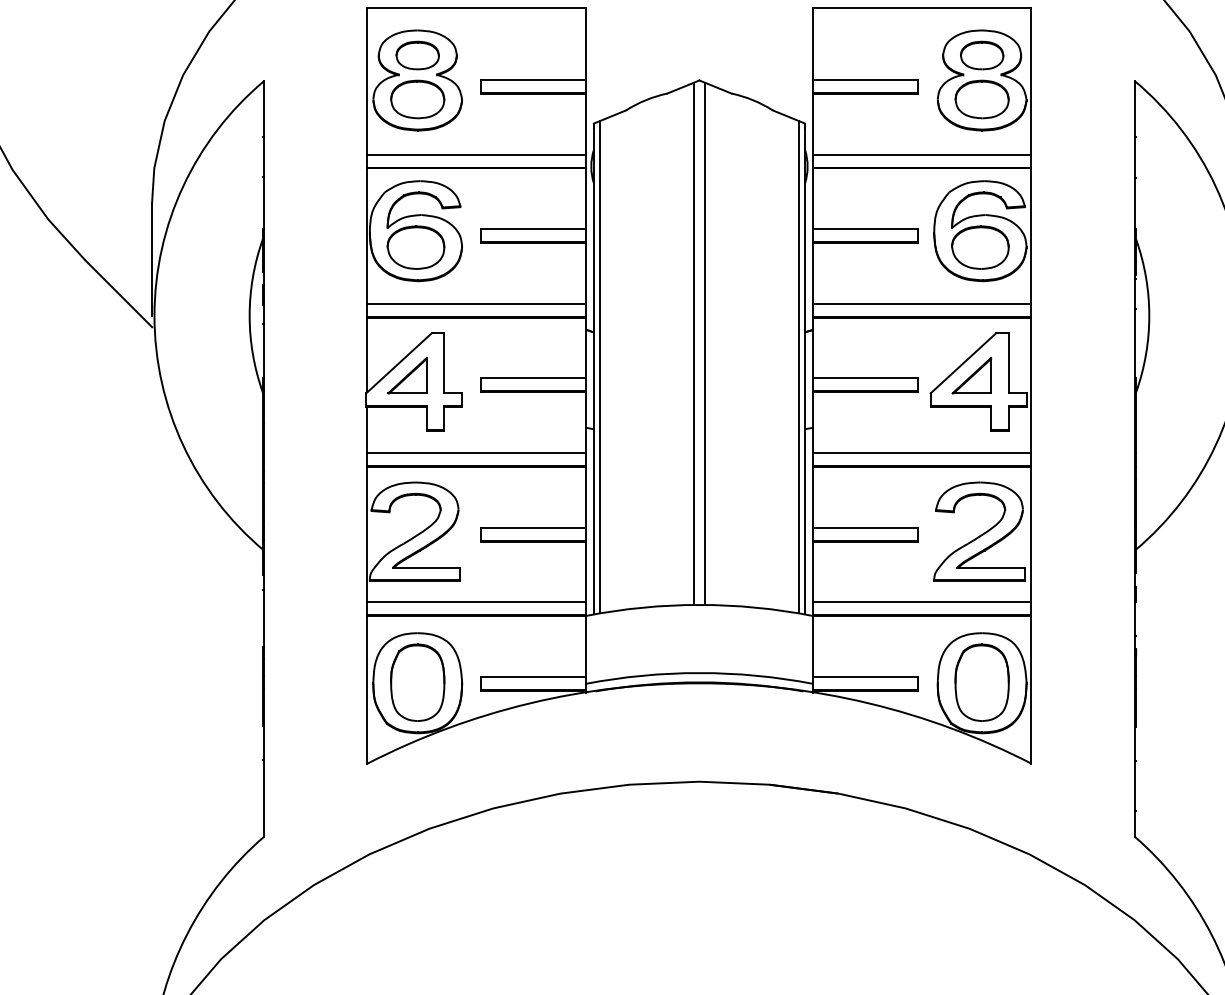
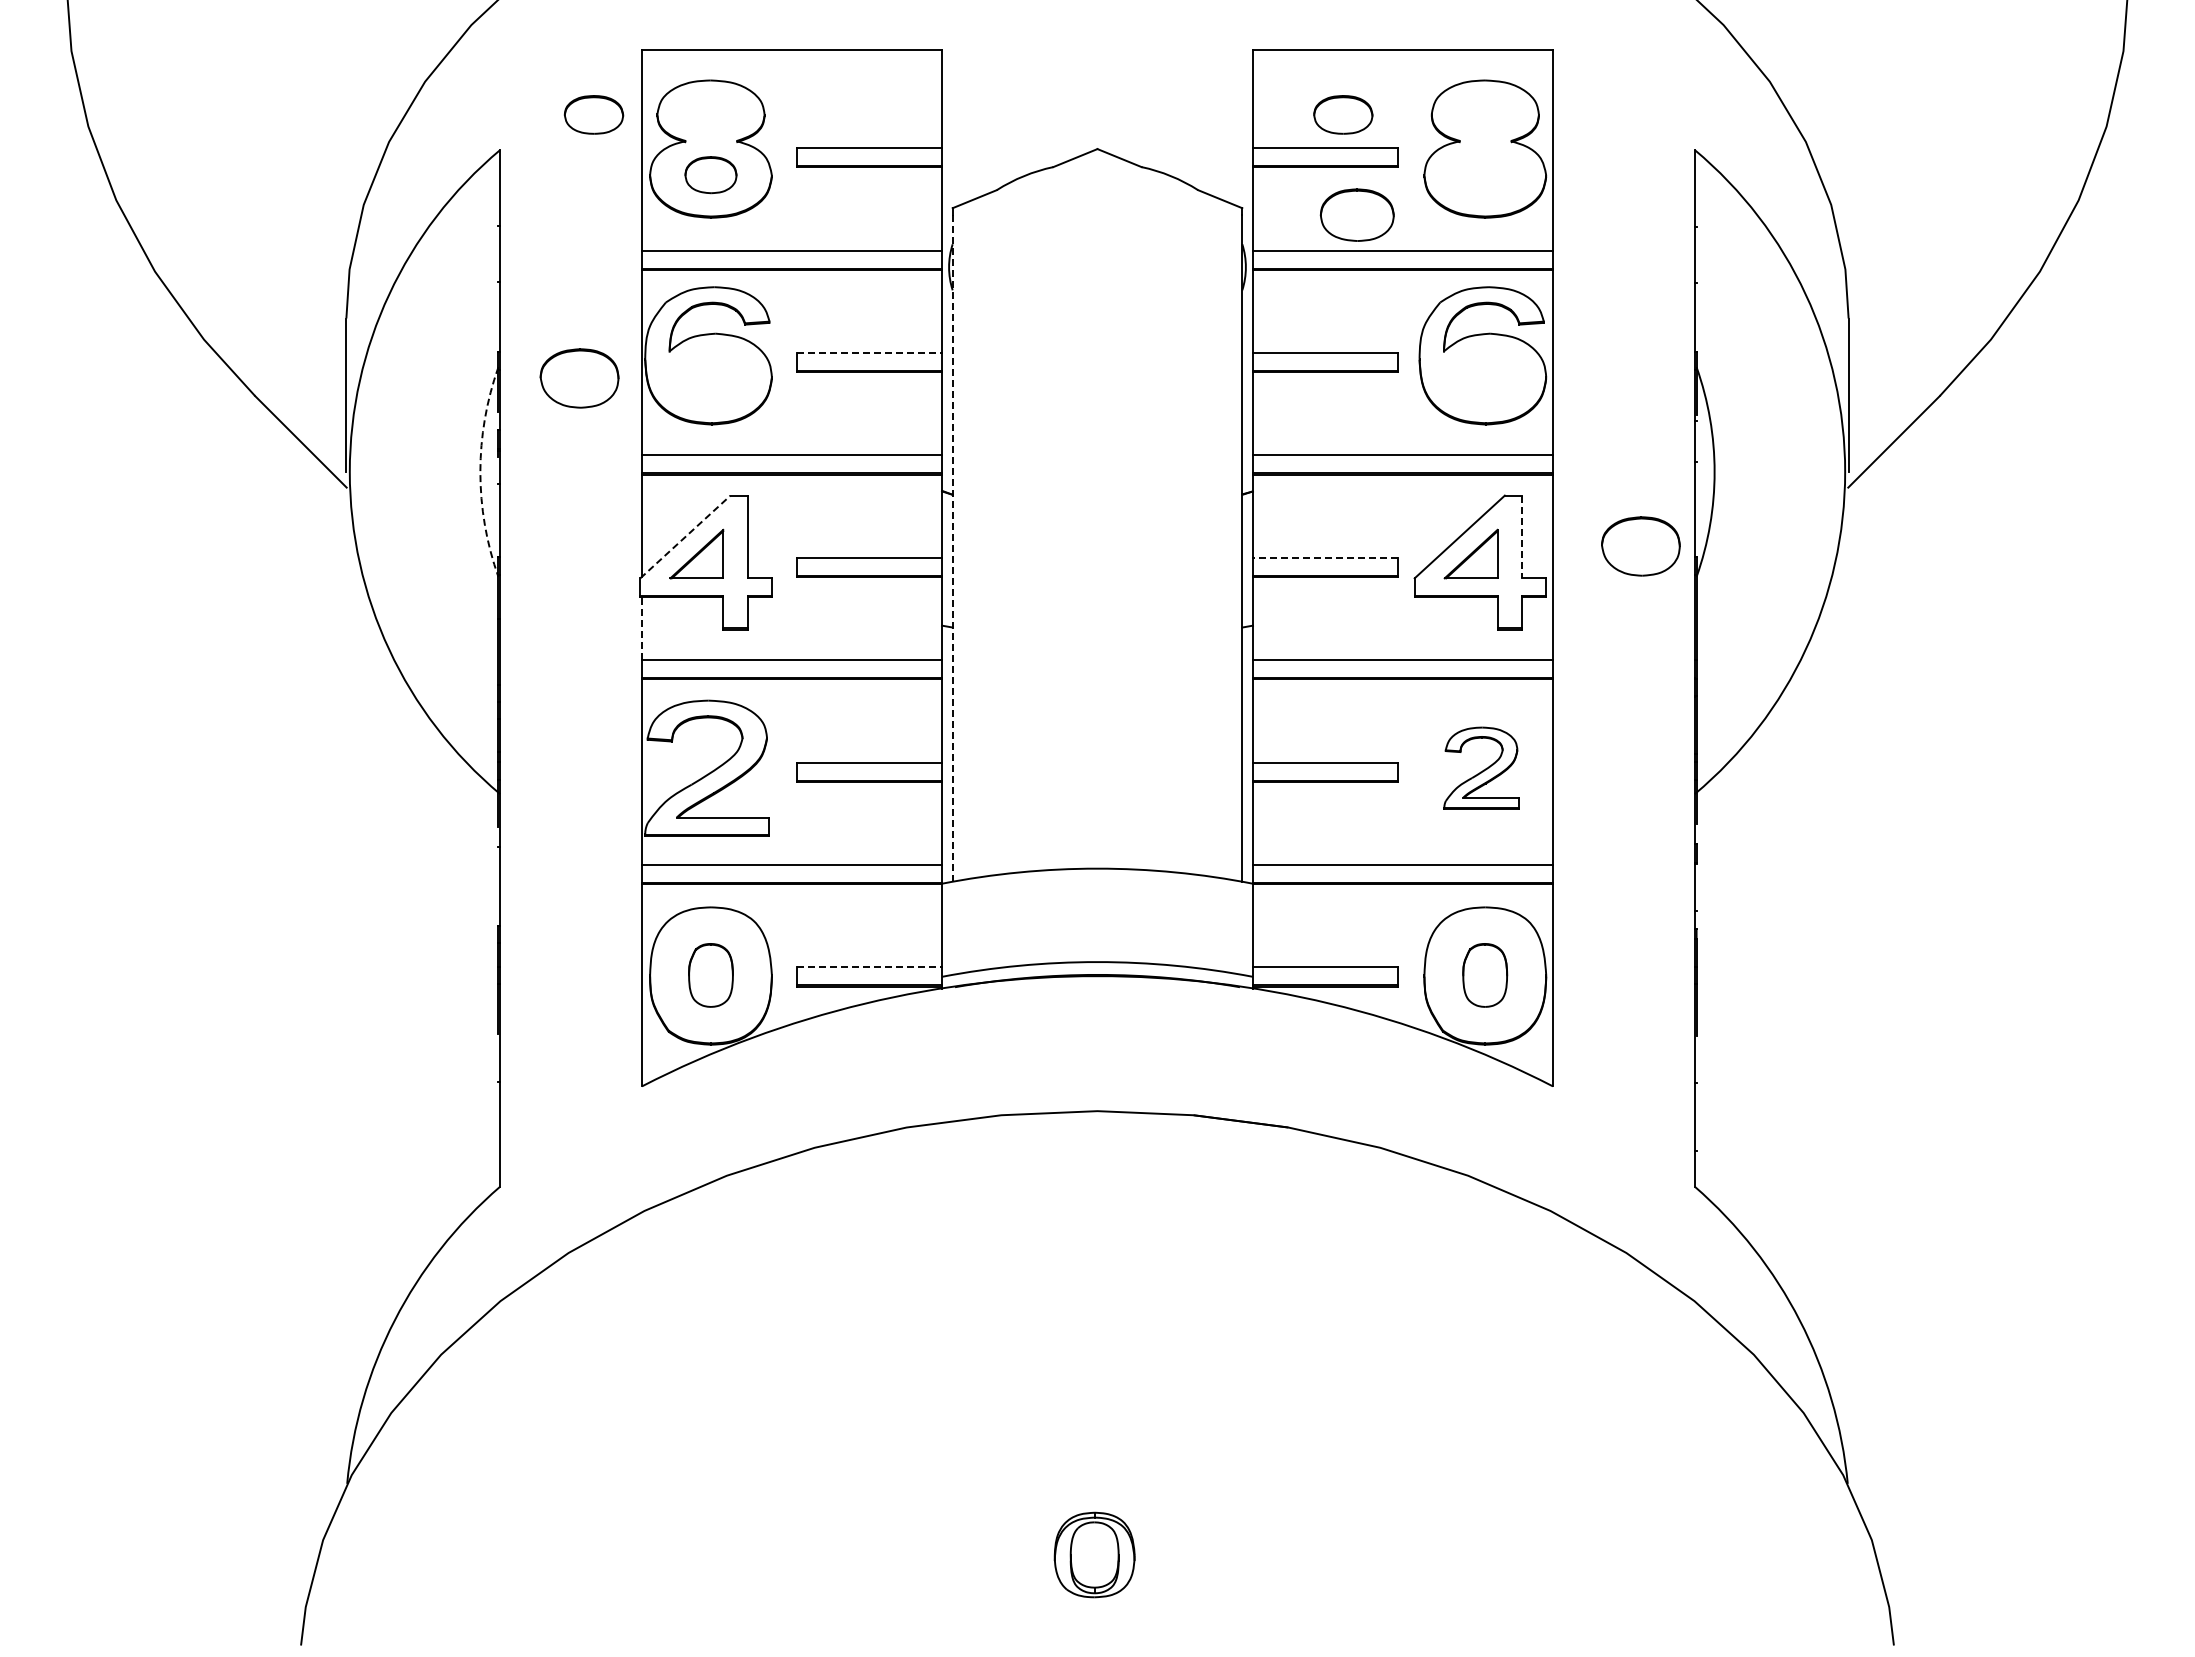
part: (417, 55) -> (593, 114), moved
part: (982, 55) -> (1343, 114), moved
part: (417, 98) -> (710, 174), size x0.7
part: (981, 98) -> (1356, 214), moved
line: (534, 229) -> (870, 353), solid -> dashed
part: (415, 247) -> (579, 378), moved
part: (980, 247) -> (1640, 546), moved
arc: (249, 316) -> (480, 472), solid -> dashed
line: (693, 343) -> (1089, 510), removed
line: (705, 343) -> (1105, 510), removed
line: (399, 362) -> (685, 536), solid -> dashed
line: (1008, 363) -> (1521, 537), solid -> dashed
line: (599, 367) -> (960, 542), removed
line: (799, 367) -> (1234, 542), removed
line: (593, 371) -> (952, 548), solid -> dashed
line: (864, 378) -> (1324, 557), solid -> dashed
line: (367, 429) -> (642, 628), solid -> dashed
part: (979, 531) -> (1481, 767), size x0.6
line: (534, 677) -> (870, 967), solid -> dashed
part: (417, 682) -> (710, 975), size x0.6
part: (981, 682) -> (1484, 975), size x0.6

